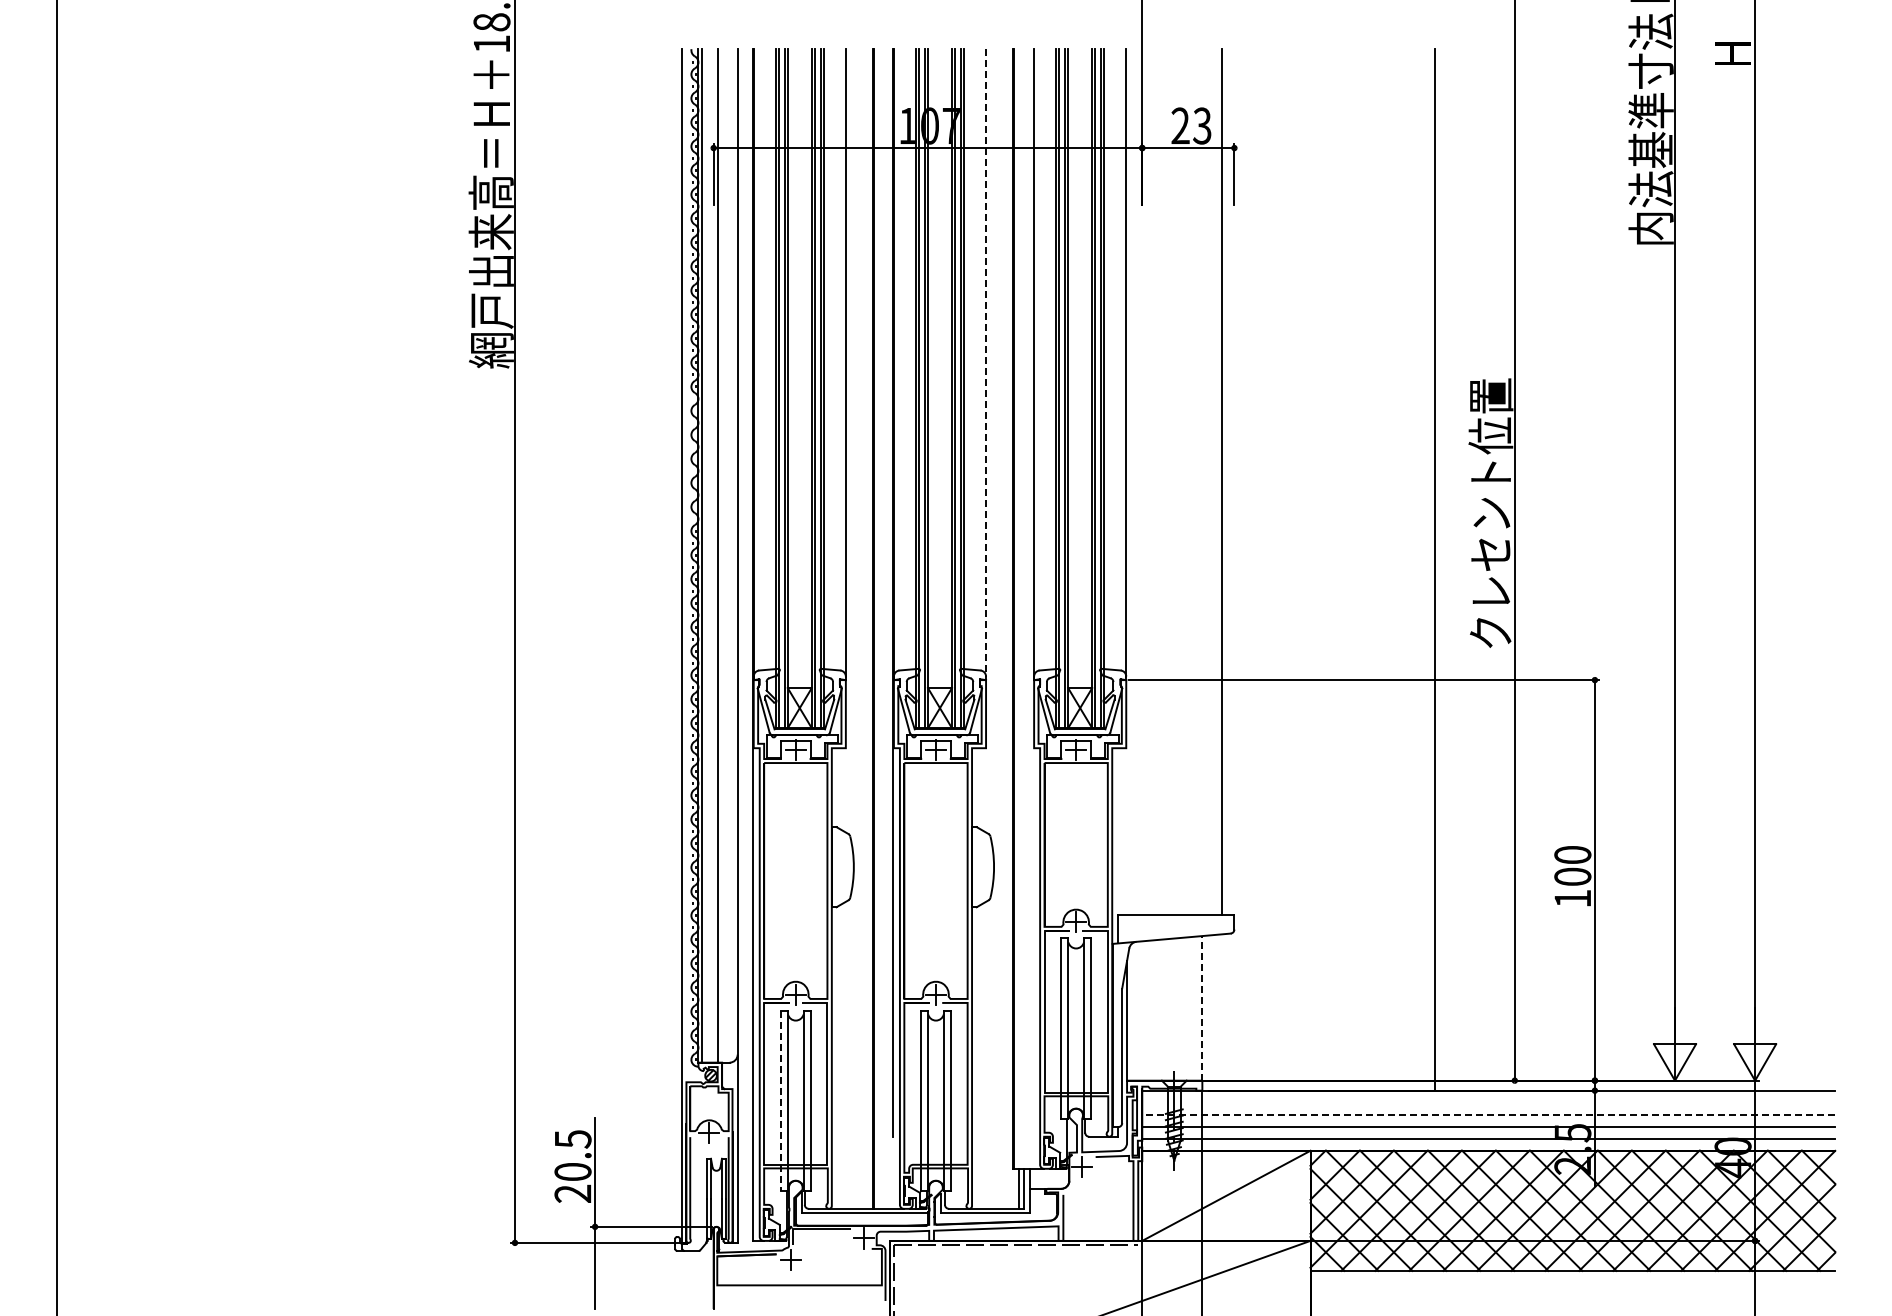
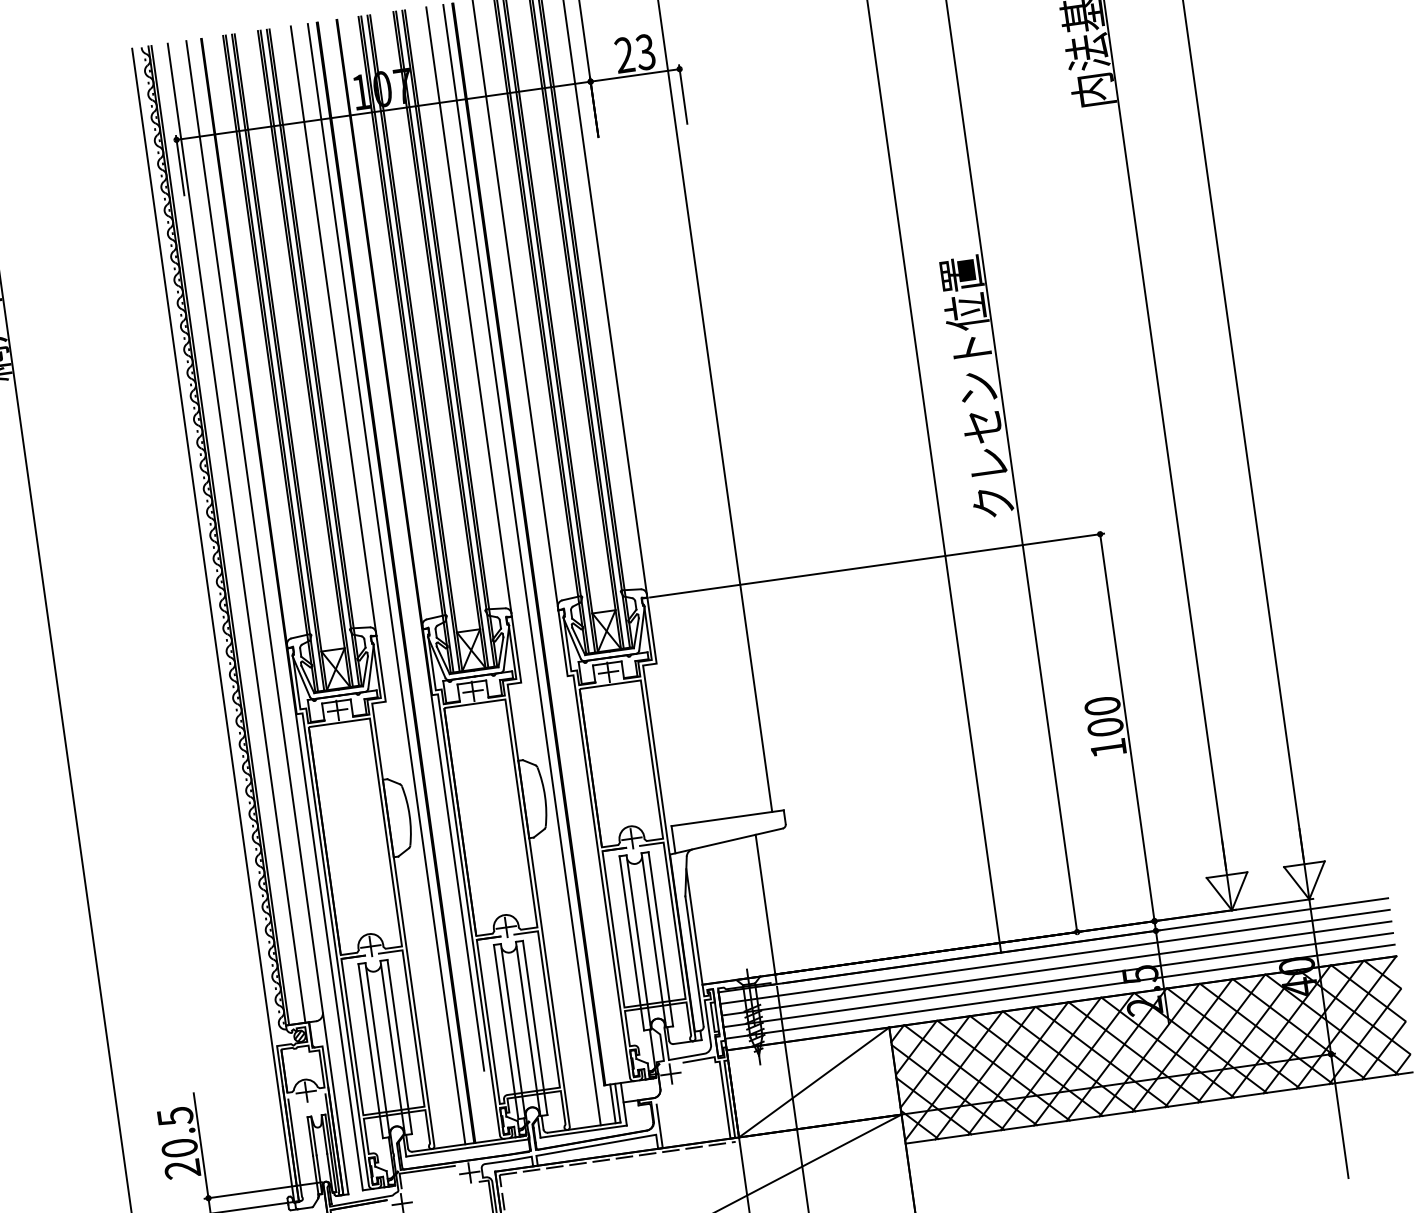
line: (986, 362) -> (469, 309), dashed -> solid
line: (863, 628) -> (386, 583), added
line: (1003, 628) -> (521, 564), added
line: (1202, 1007) -> (765, 903), dashed -> solid
line: (780, 1101) -> (370, 1051), dashed -> solid
line: (1488, 1102) -> (1054, 956), added
line: (1488, 1114) -> (1056, 968), dashed -> solid

